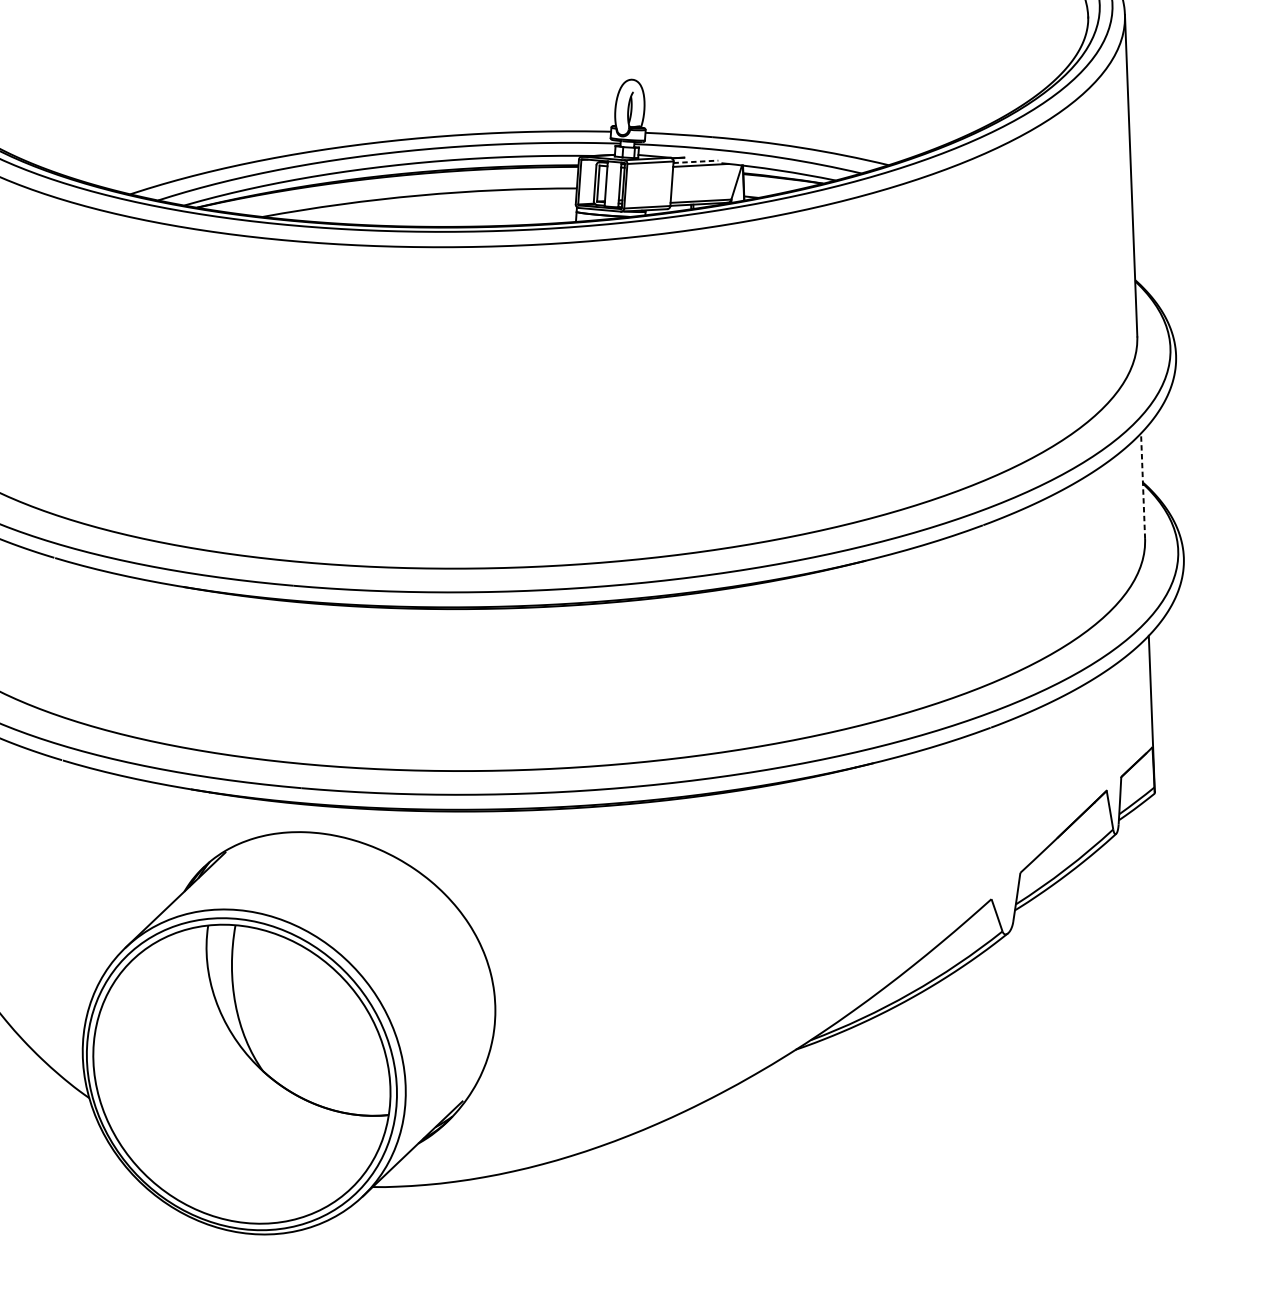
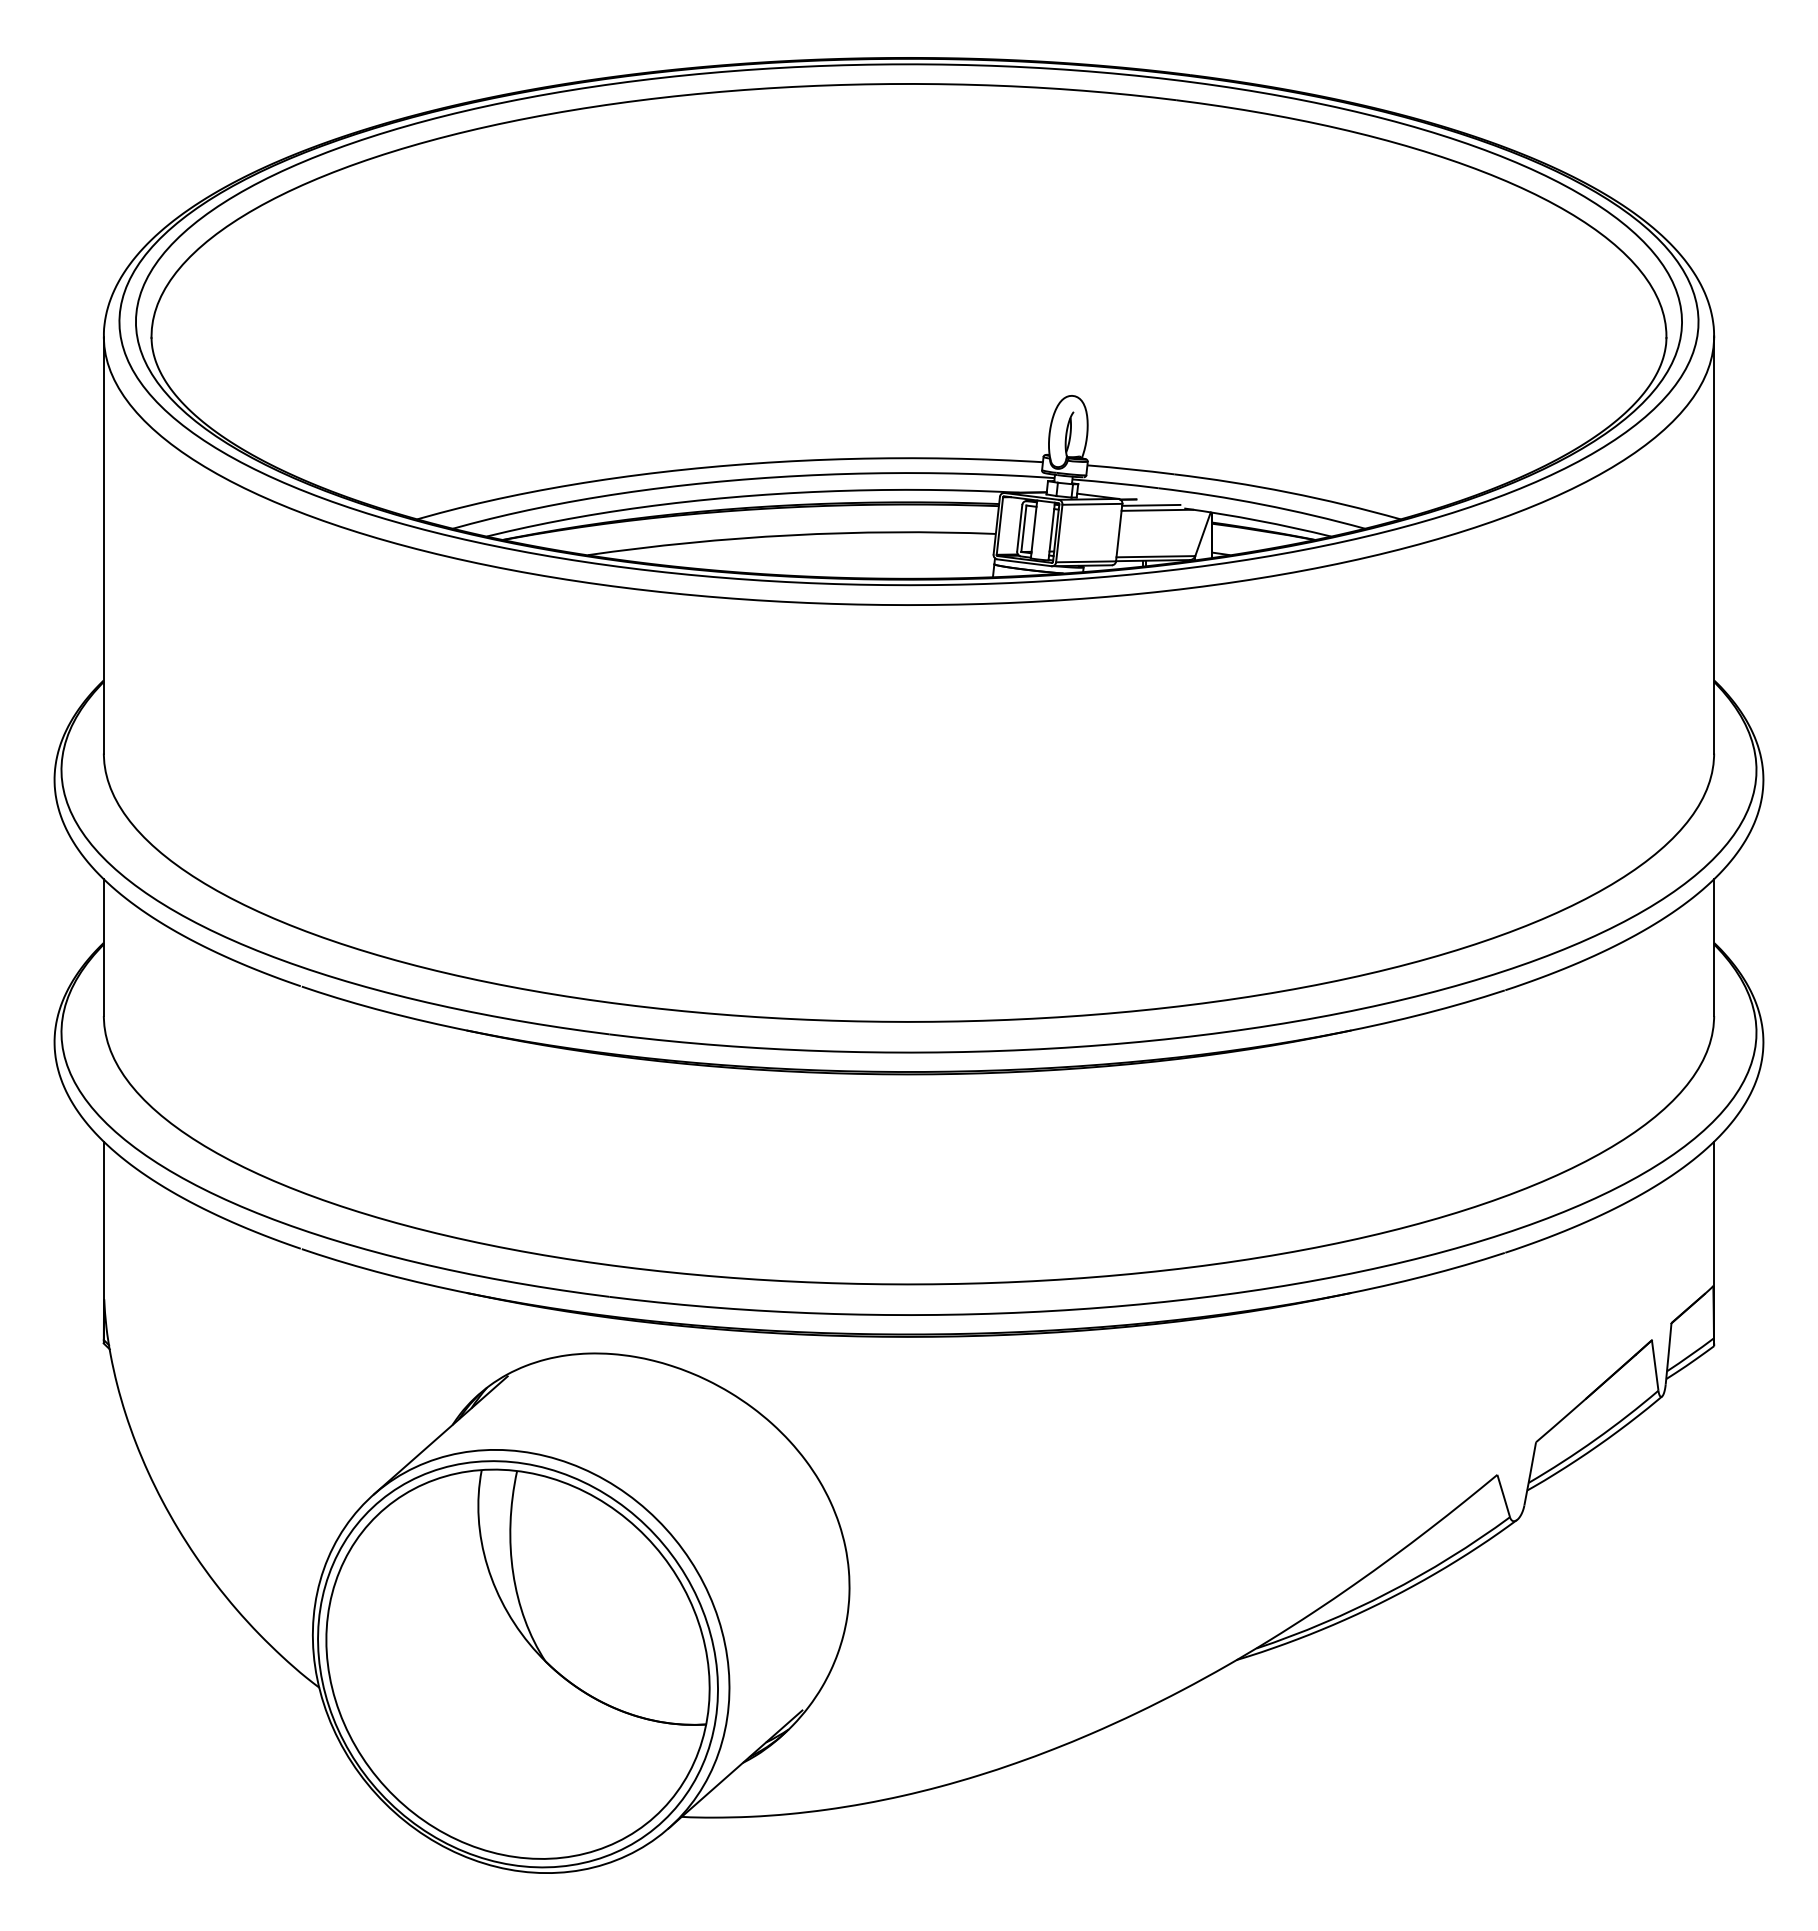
line: (696, 161) -> (1151, 505), dashed -> solid
line: (1143, 486) -> (1714, 947), dashed -> solid

